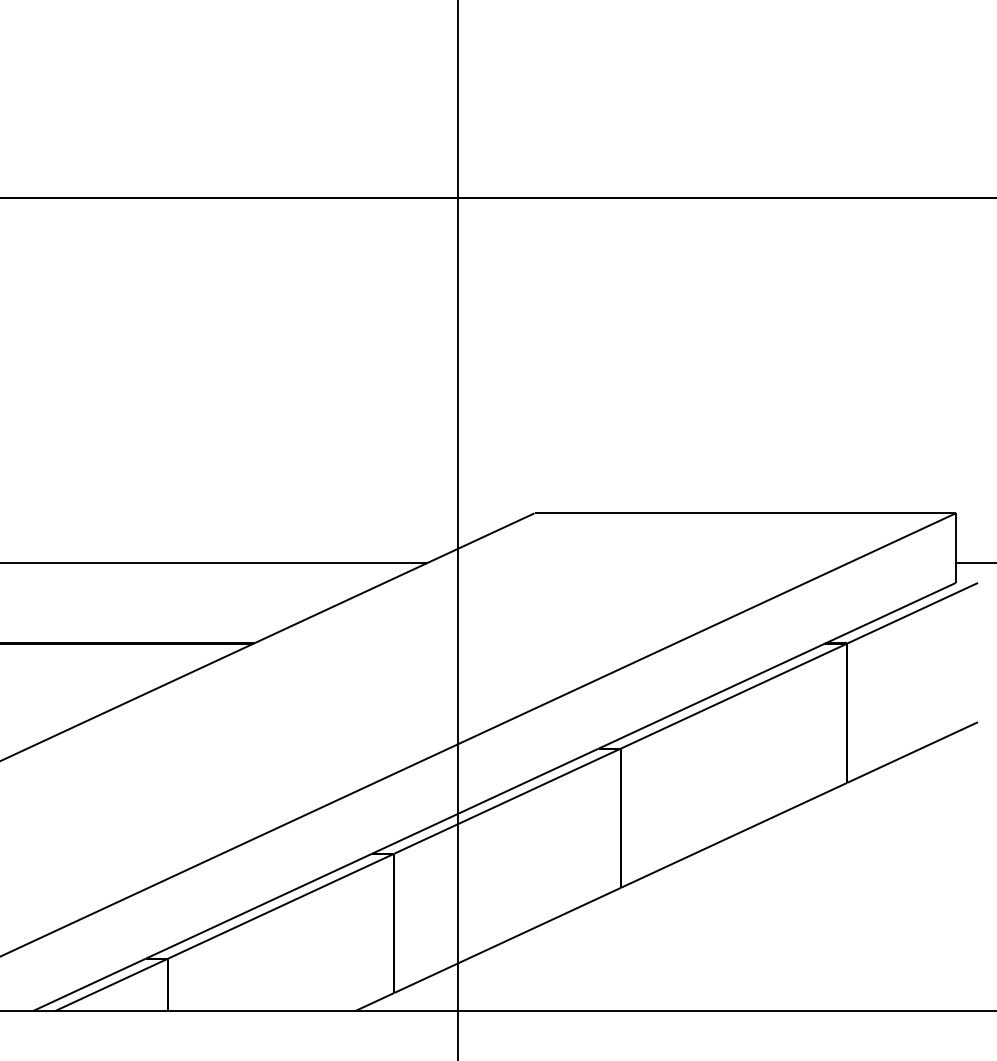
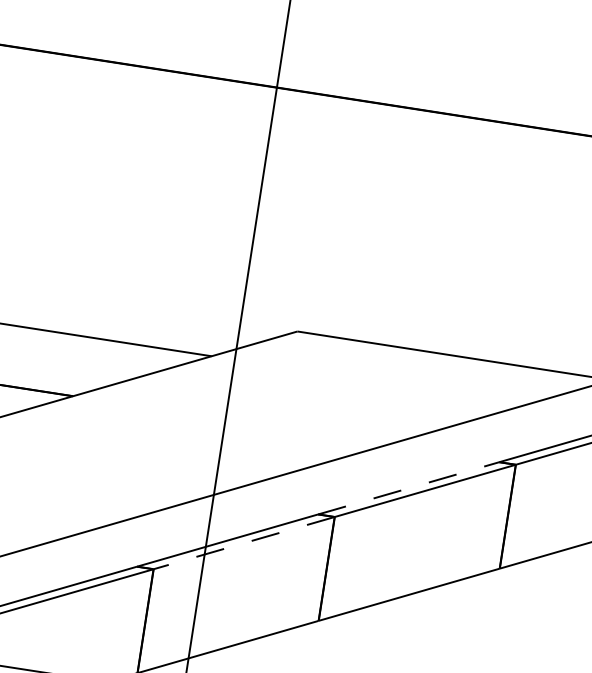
line: (711, 696) -> (408, 488), solid -> dashed
line: (507, 801) -> (244, 543), solid -> dashed

